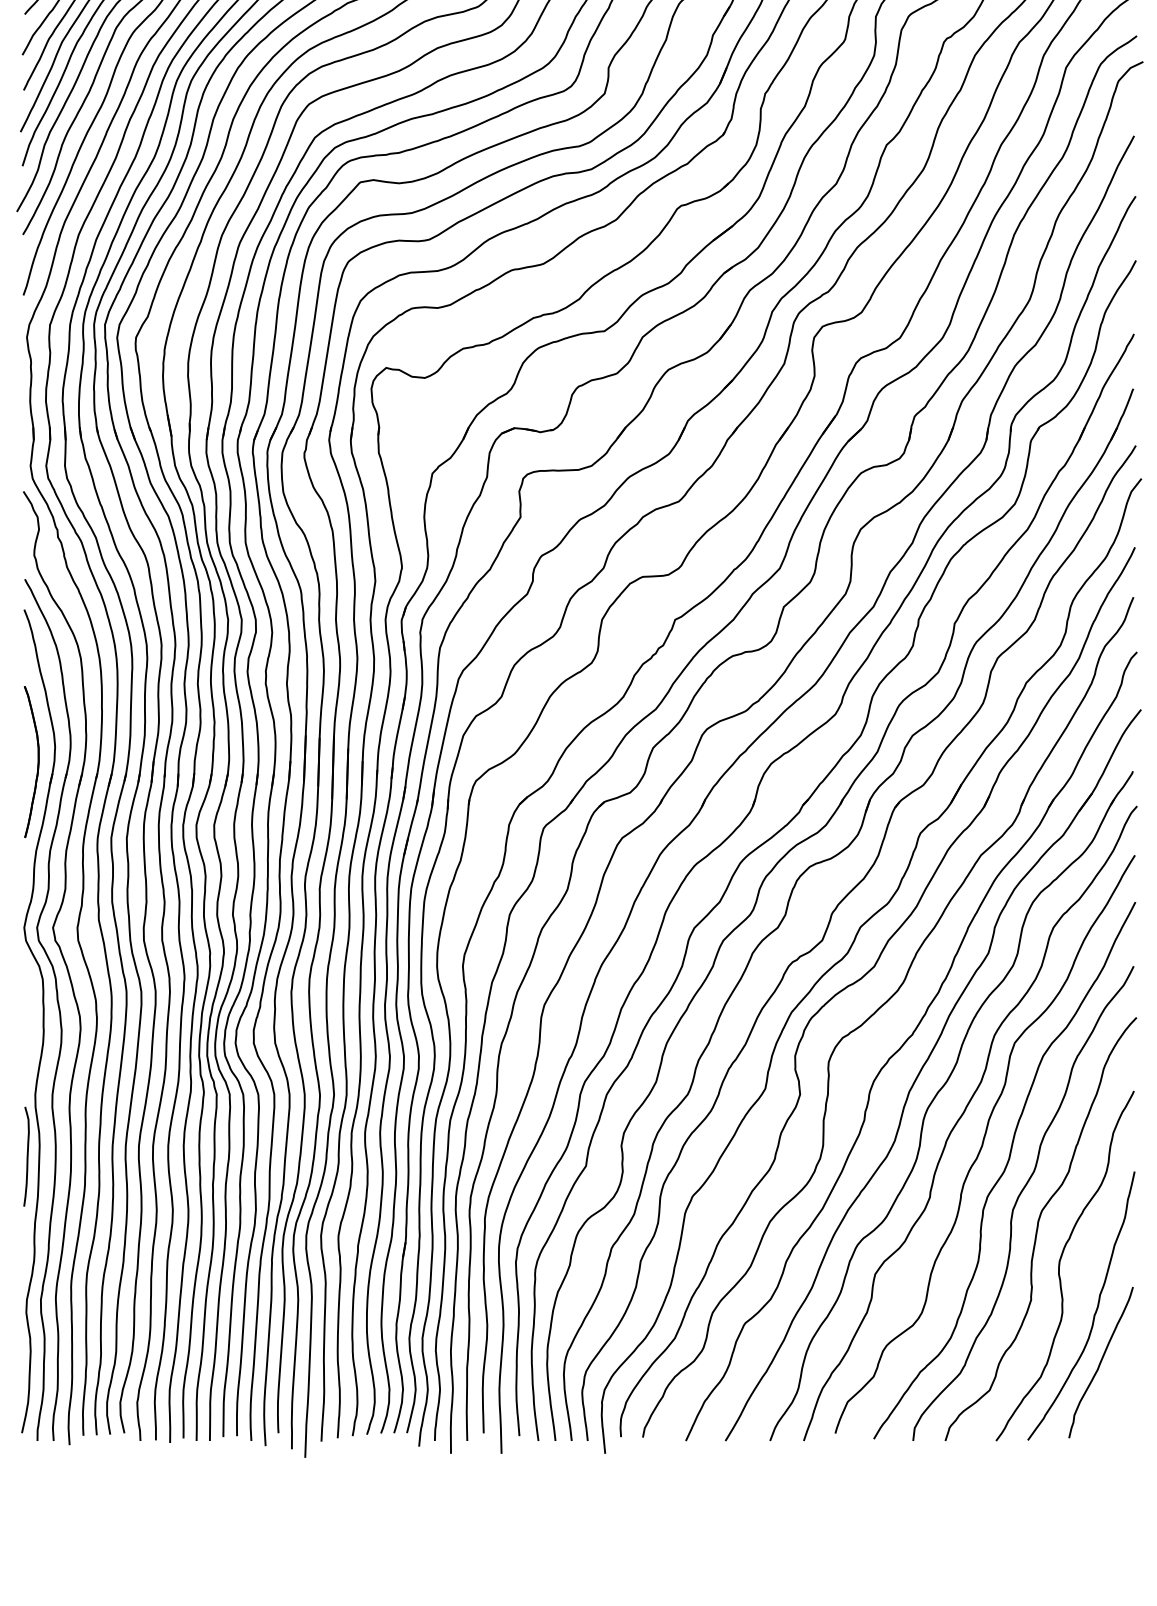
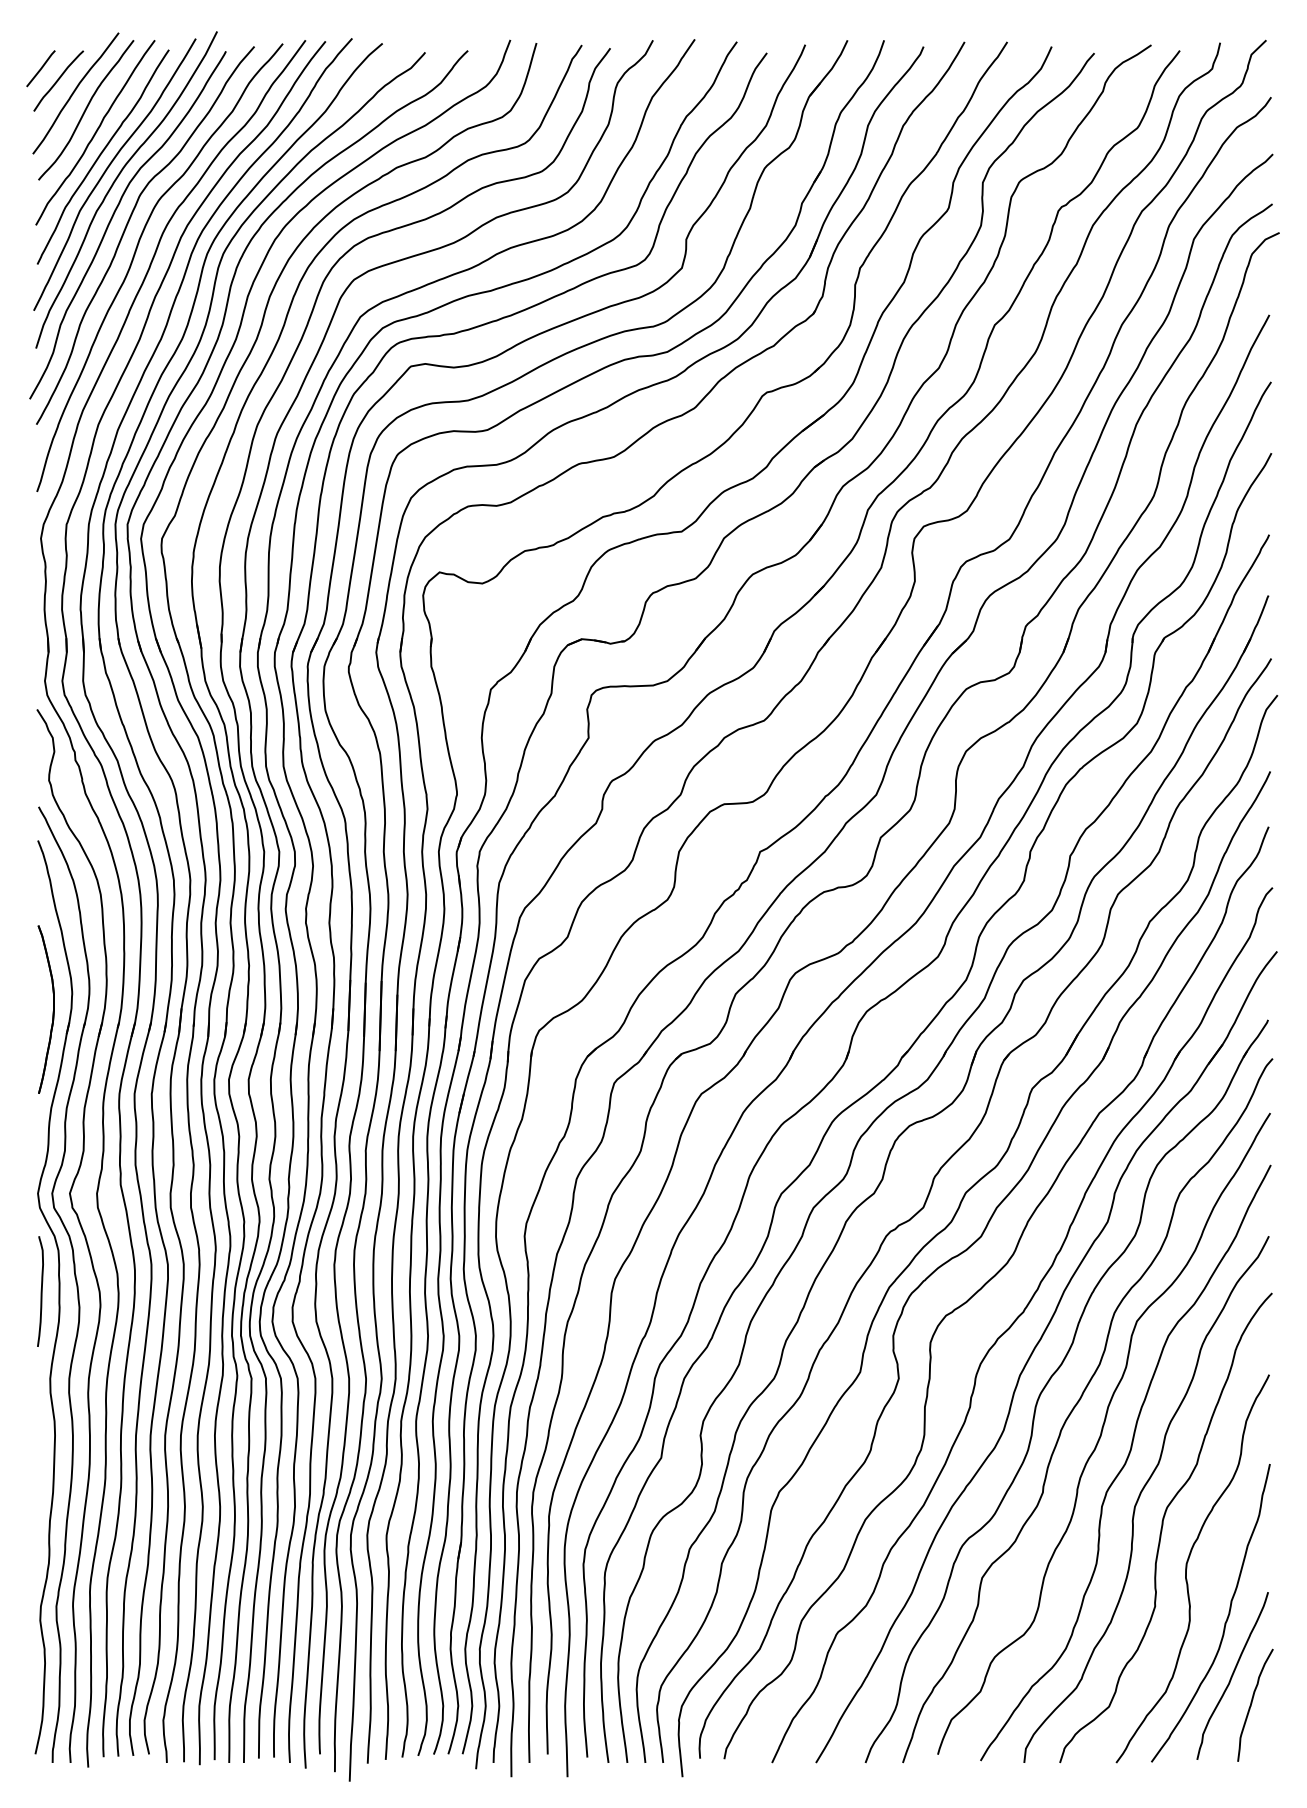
curve: (26, 1156) -> (40, 1291), moved
curve: (1118, 1387) -> (1252, 1703), added

